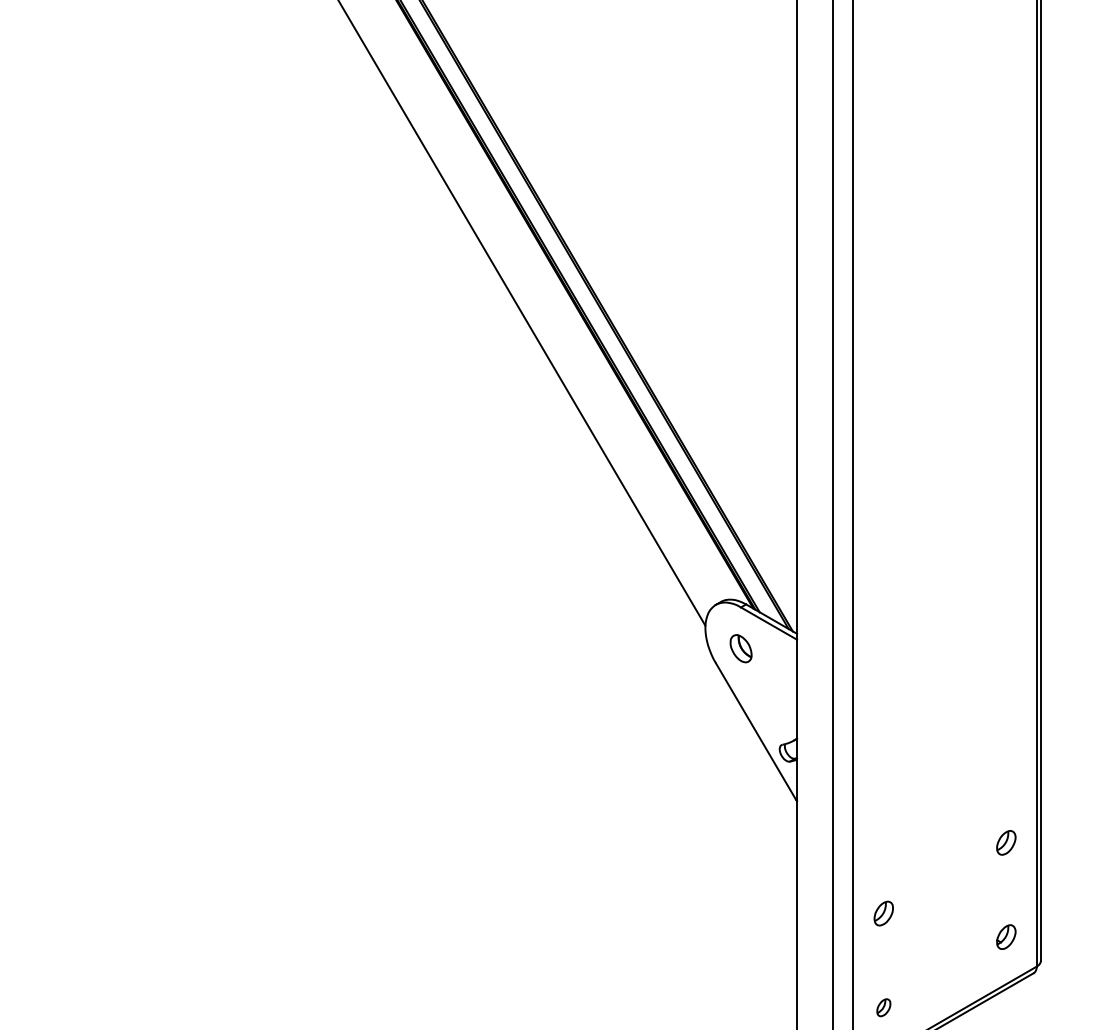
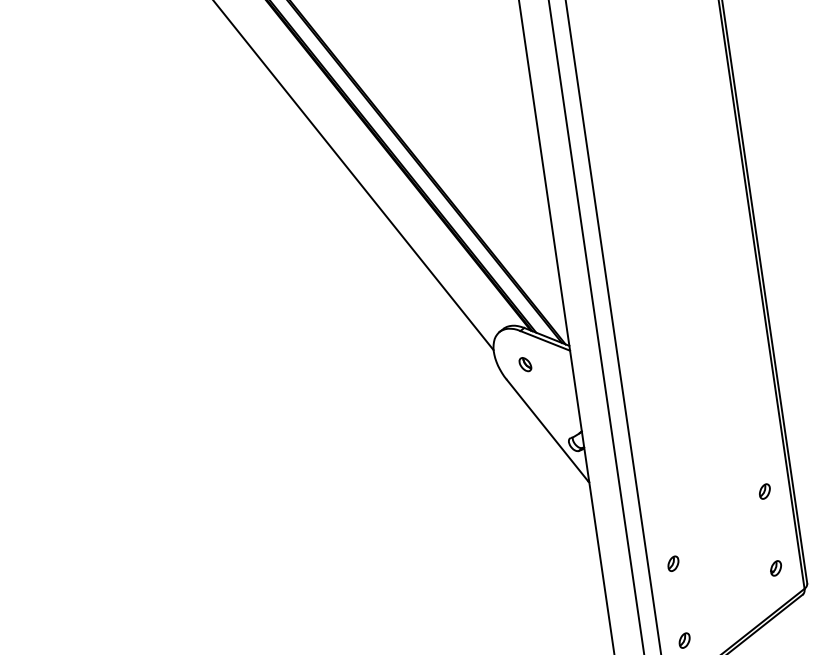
part: (740, 648) -> (524, 364), size x0.62
part: (1005, 842) -> (764, 491), size x0.71
part: (883, 913) -> (673, 563), size x0.71
part: (1005, 936) -> (775, 568), size x0.71

